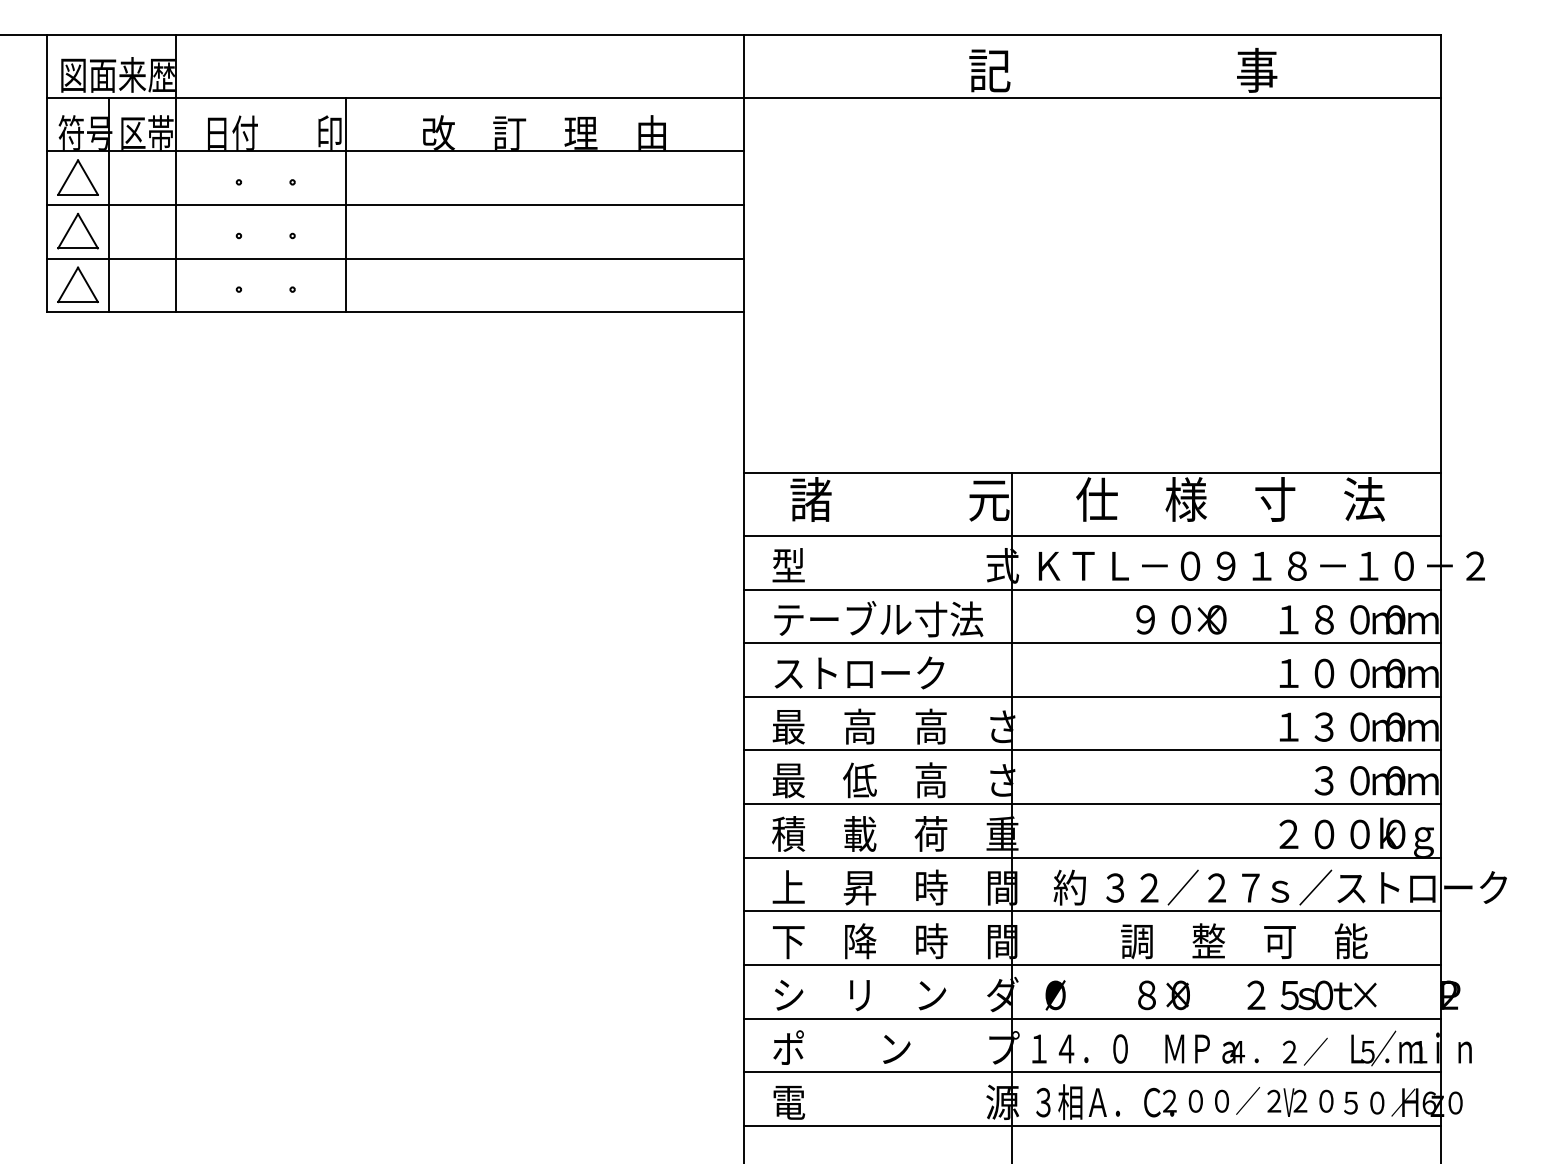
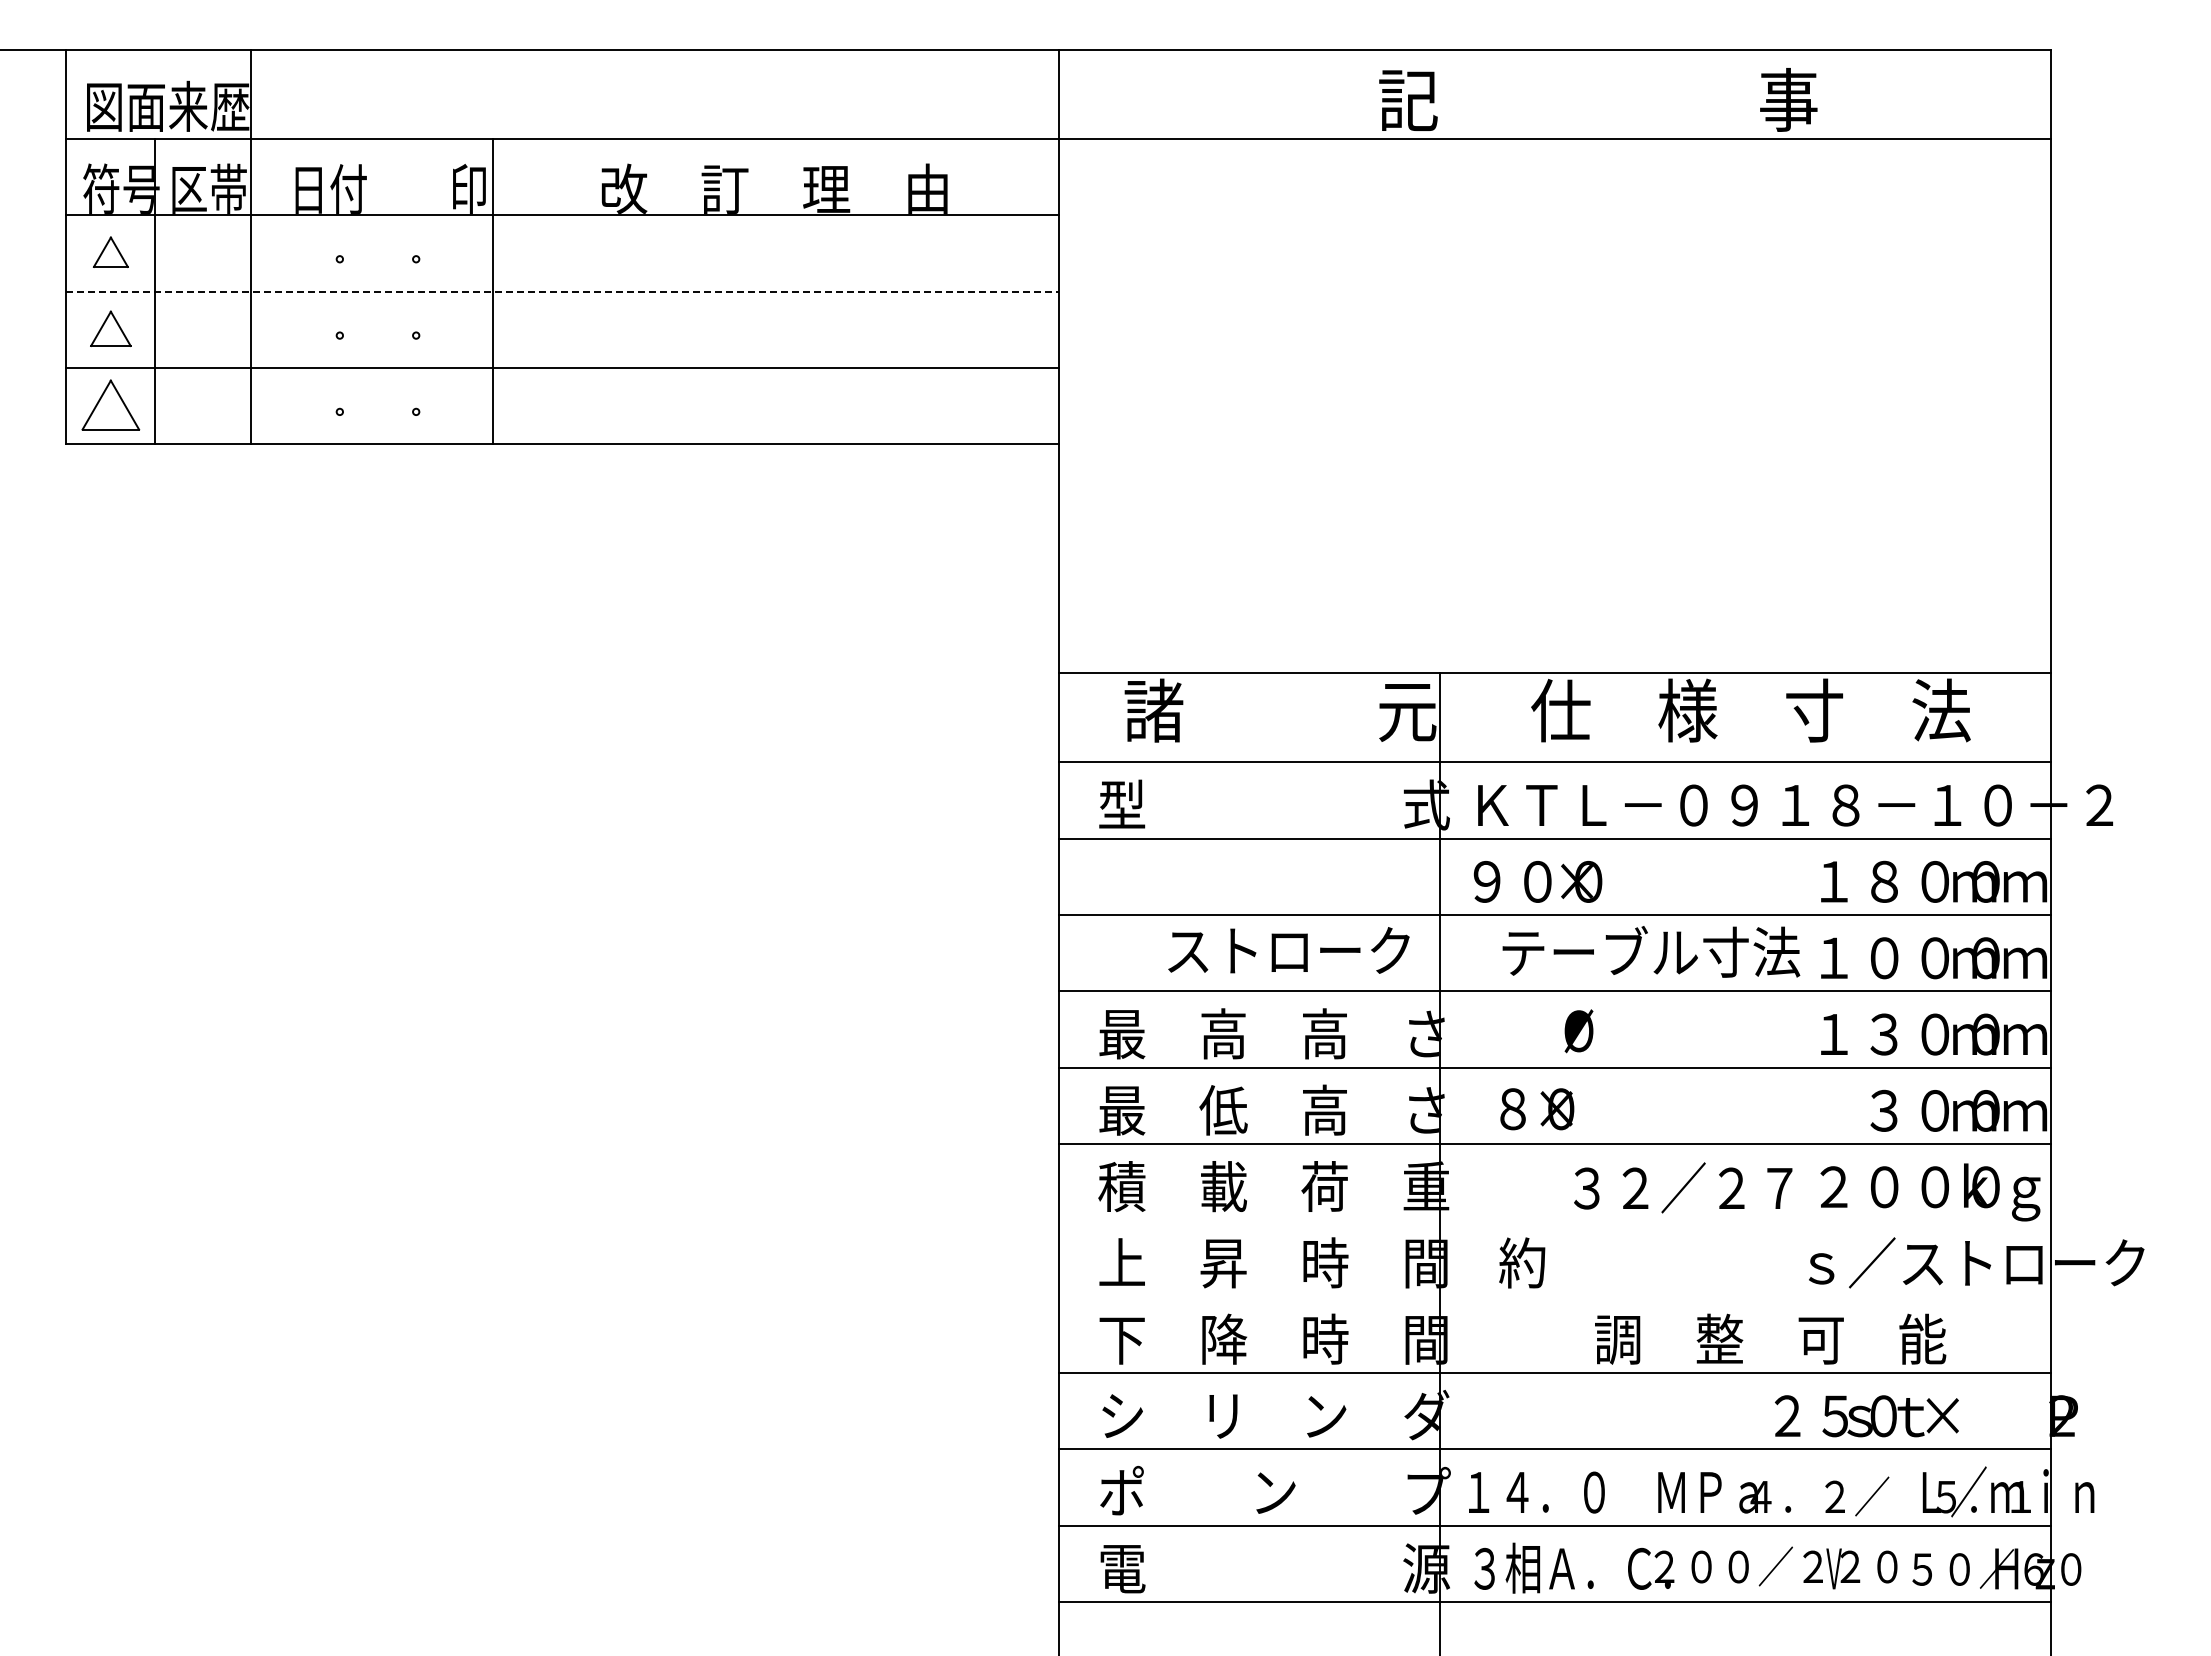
part: (77, 176) -> (110, 251), size x0.6
line: (396, 205) -> (563, 291), solid -> dashed
part: (77, 231) -> (110, 328), size x0.7
text: (878, 618) -> (1651, 951), moved
text: (1181, 619) -> (1537, 881), moved
text: (859, 672) -> (1288, 950), moved
line: (1092, 857) -> (1554, 1220), removed
text: (1183, 887) -> (1683, 1187), moved
line: (1092, 911) -> (1554, 1296), removed
text: (1055, 995) -> (1578, 1031), moved
text: (1164, 995) -> (1537, 1109), moved

